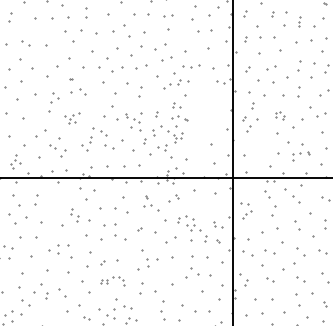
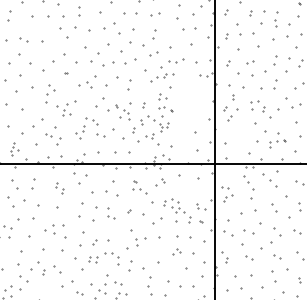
part: (299, 21) -> (276, 19), size x1.67
part: (167, 37) -> (154, 34), size x0.62
part: (78, 91) -> (85, 84), moved
part: (279, 115) -> (257, 106), size x1.67
part: (72, 117) -> (66, 108), size x1.43
part: (74, 215) -> (59, 188), moved
part: (120, 231) -> (111, 213), size x0.71
part: (191, 273) -> (176, 251), size x0.62
part: (112, 280) -> (103, 258), size x1.43

